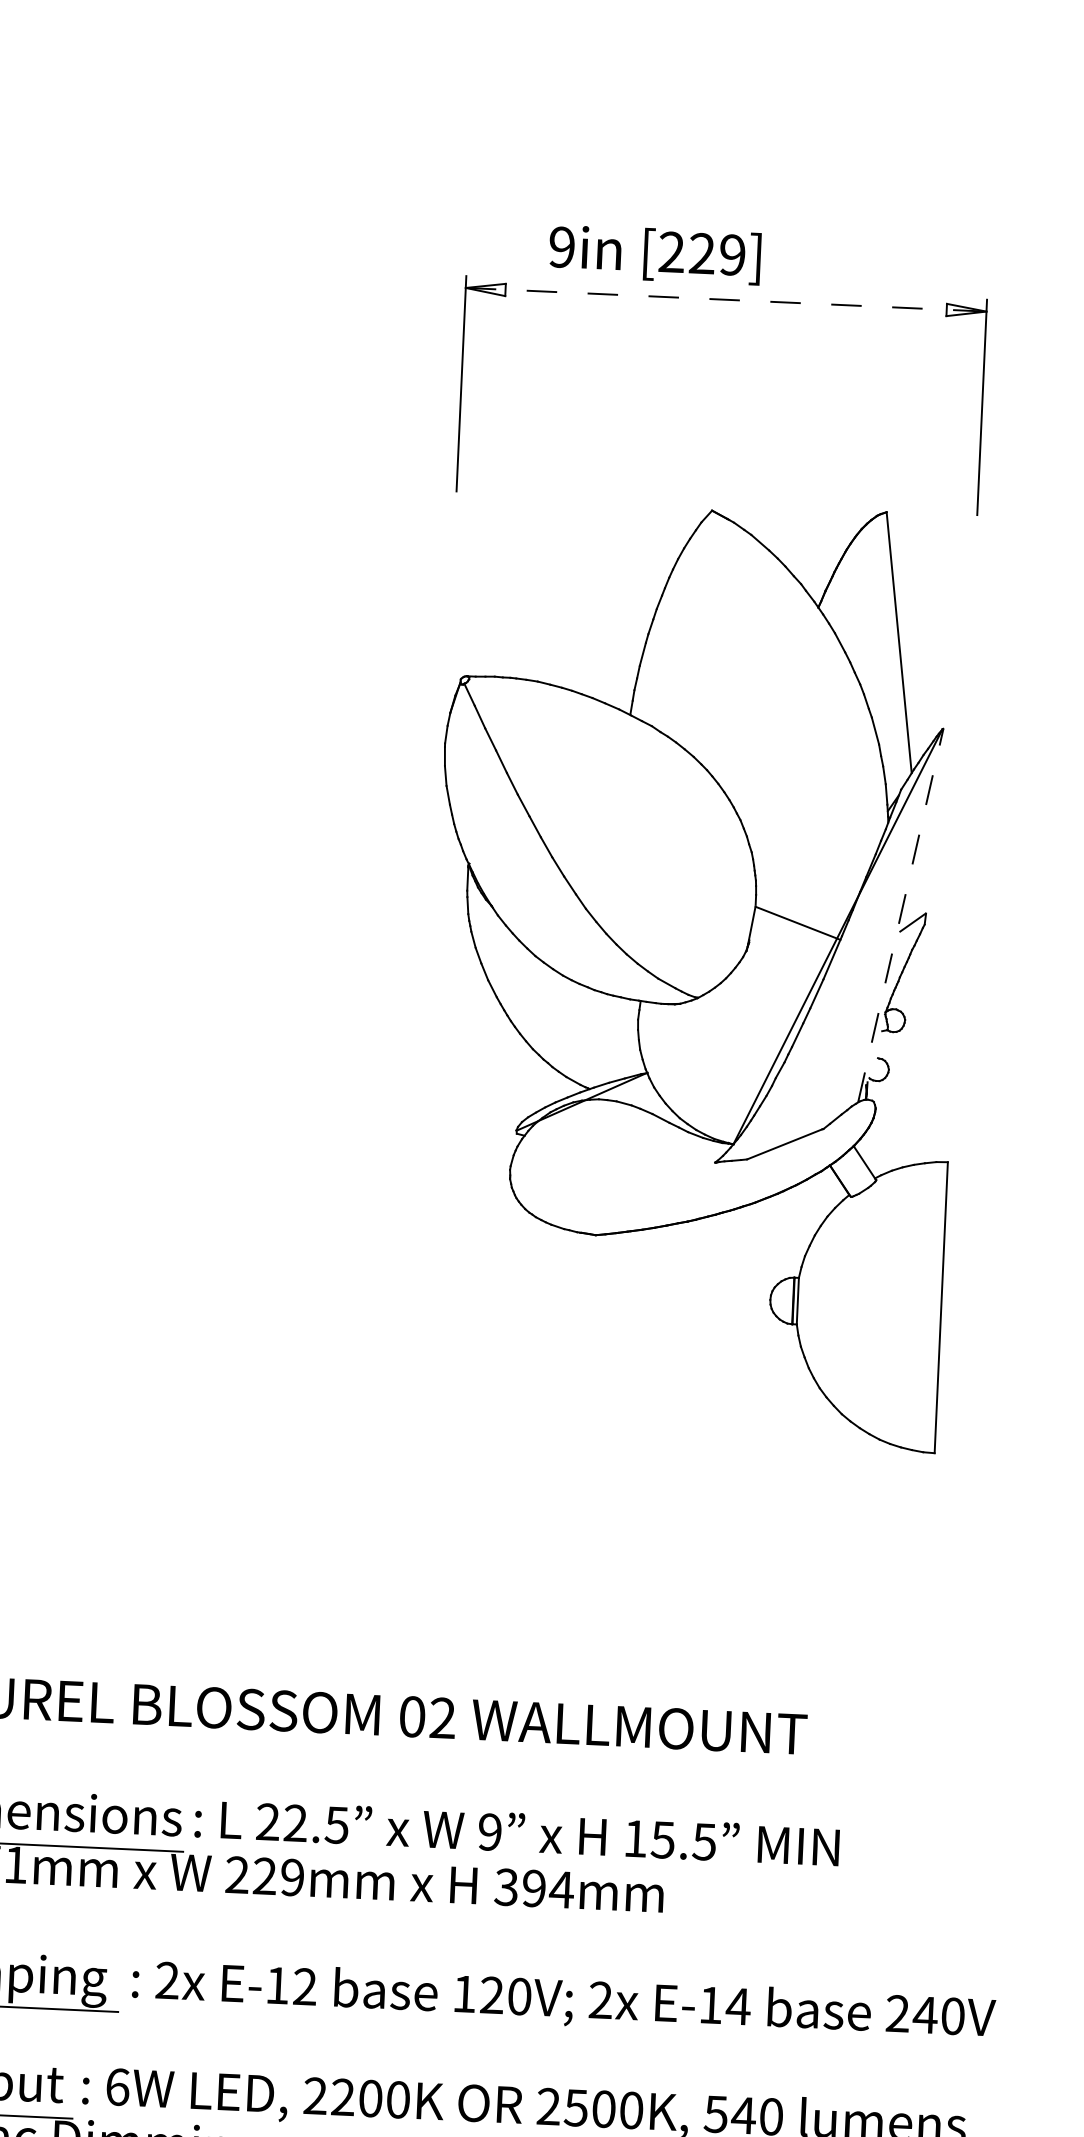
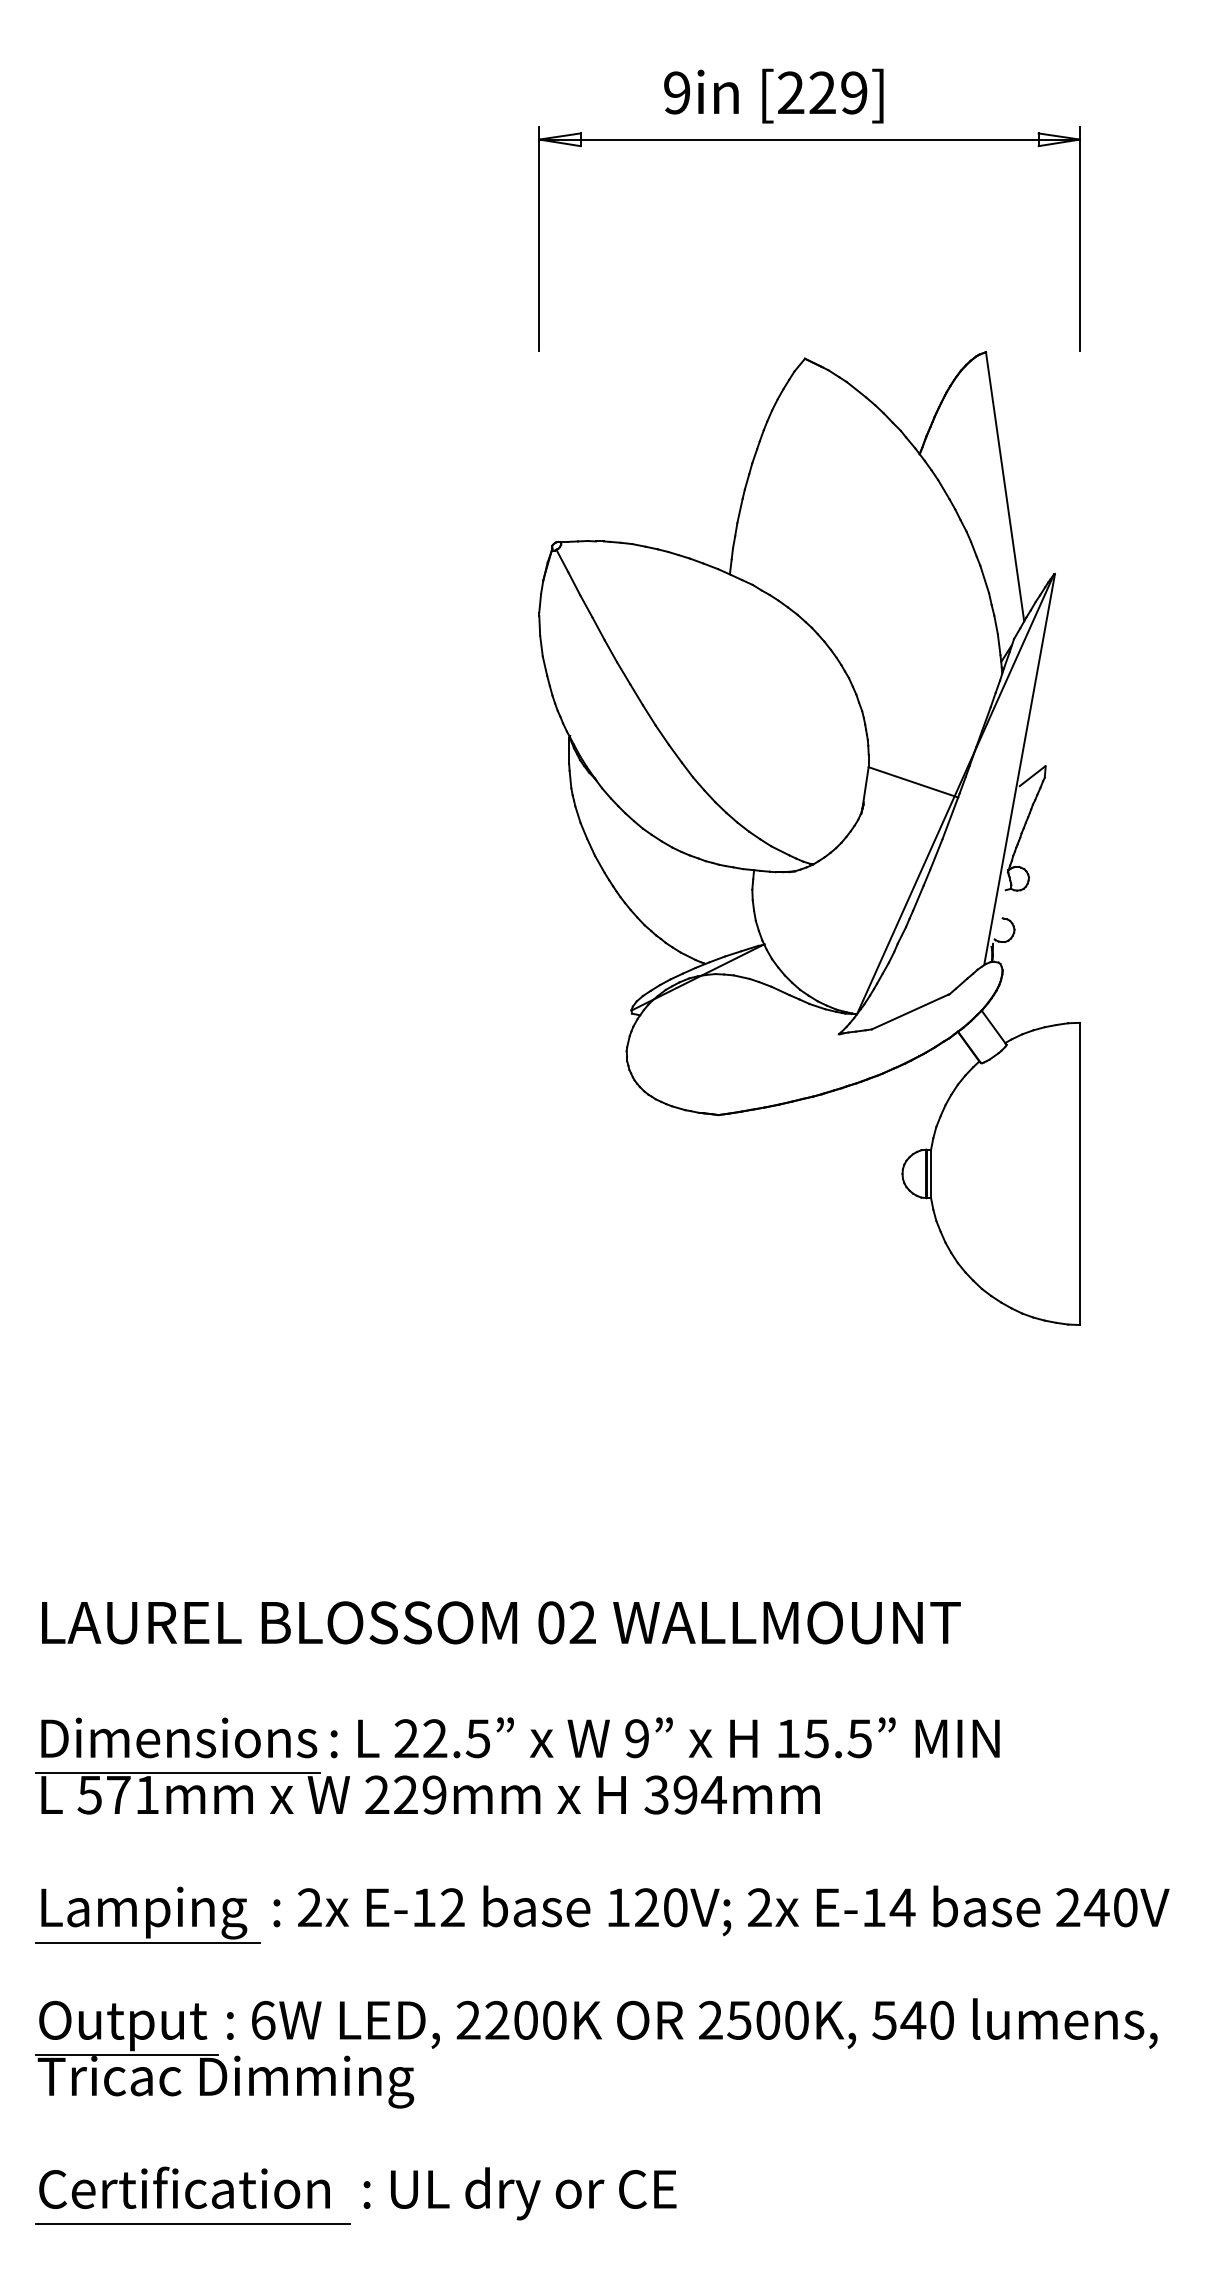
text: (654, 254) -> (773, 95), moved
line: (726, 299) -> (810, 139), dashed -> solid
line: (900, 915) -> (1019, 769), dashed -> solid

